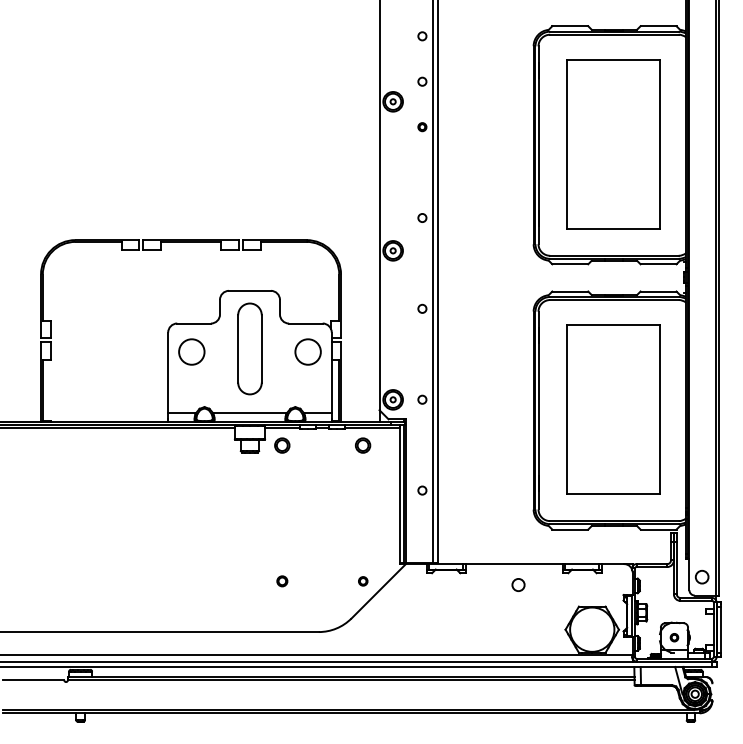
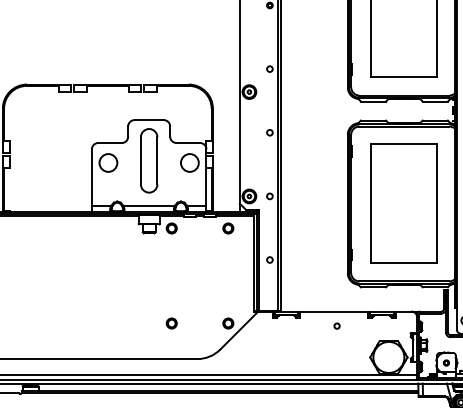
part: (282, 581) -> (171, 323), size x1.43
part: (363, 581) -> (228, 323), size x1.67
circle: (517, 584) -> (336, 325), size x0.62

